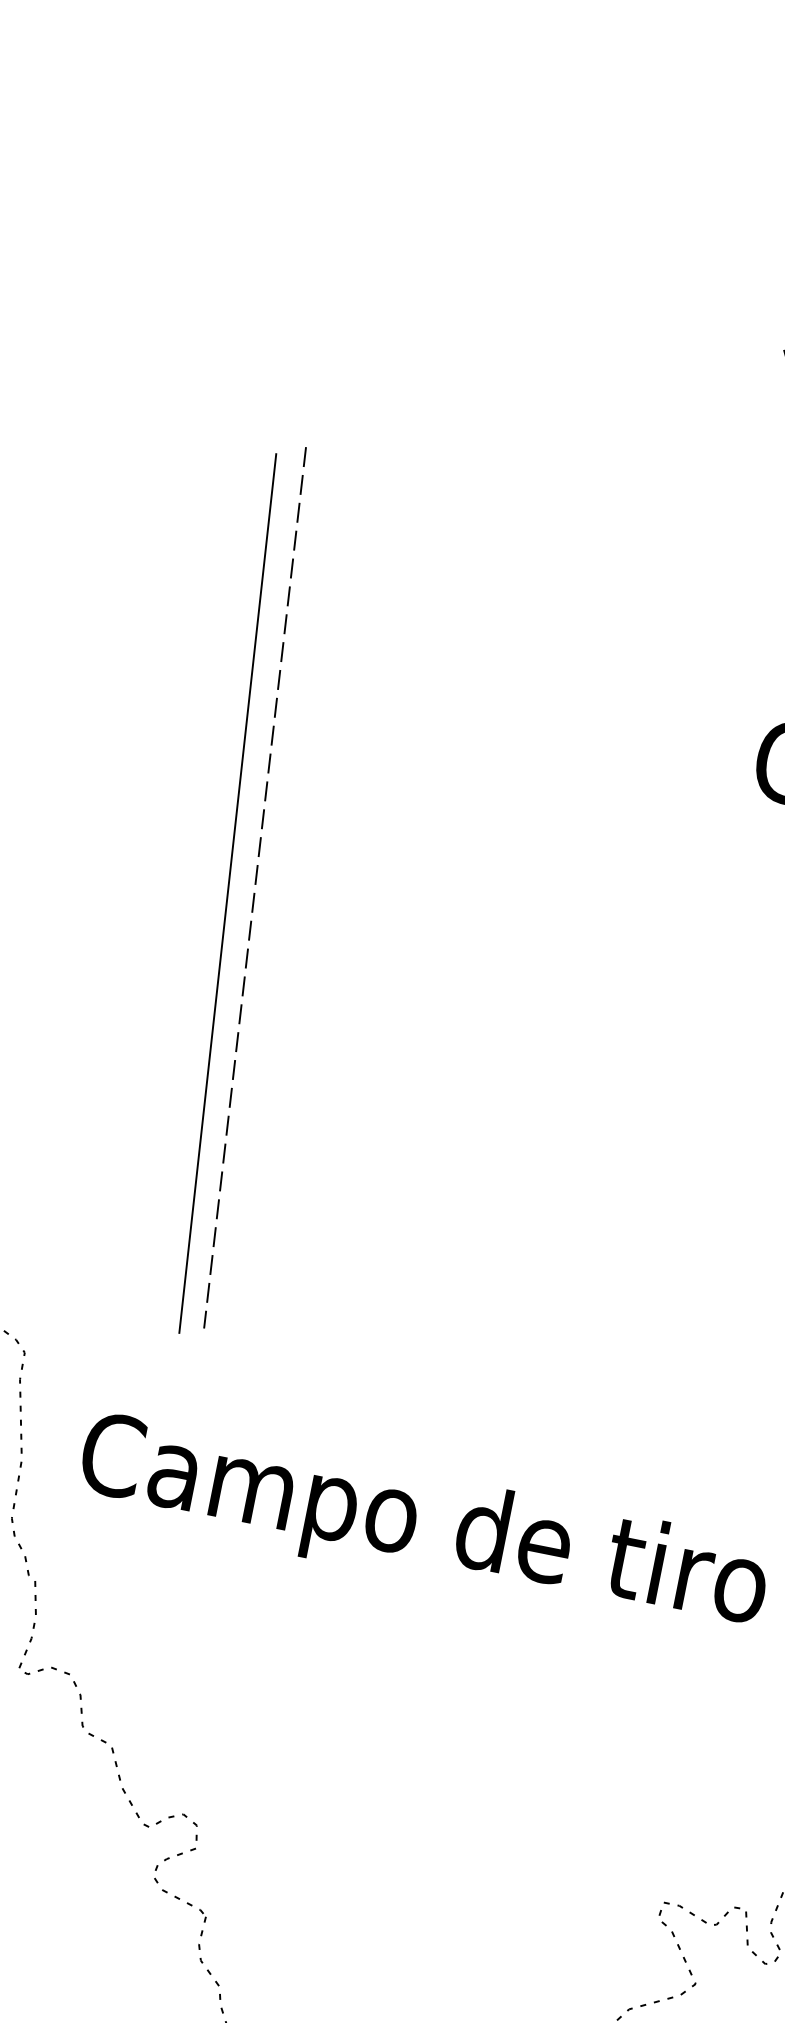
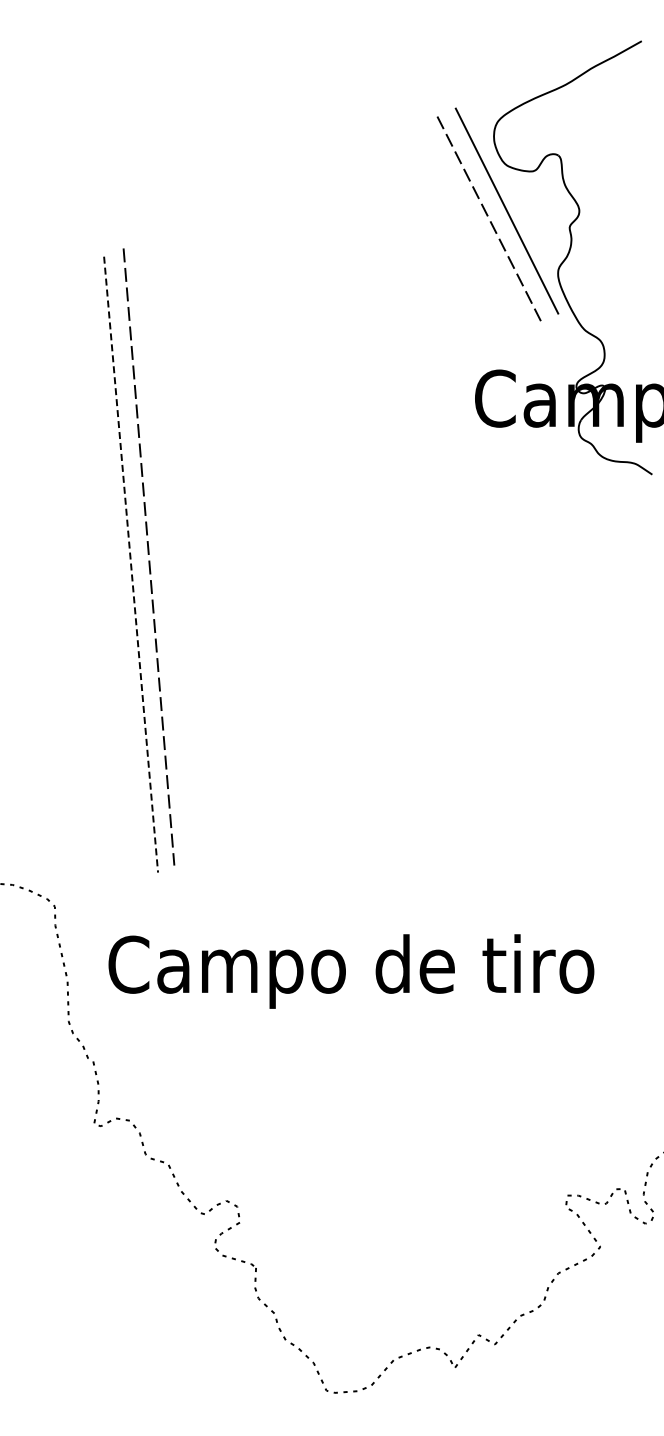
line: (228, 894) -> (131, 565), solid -> dashed

